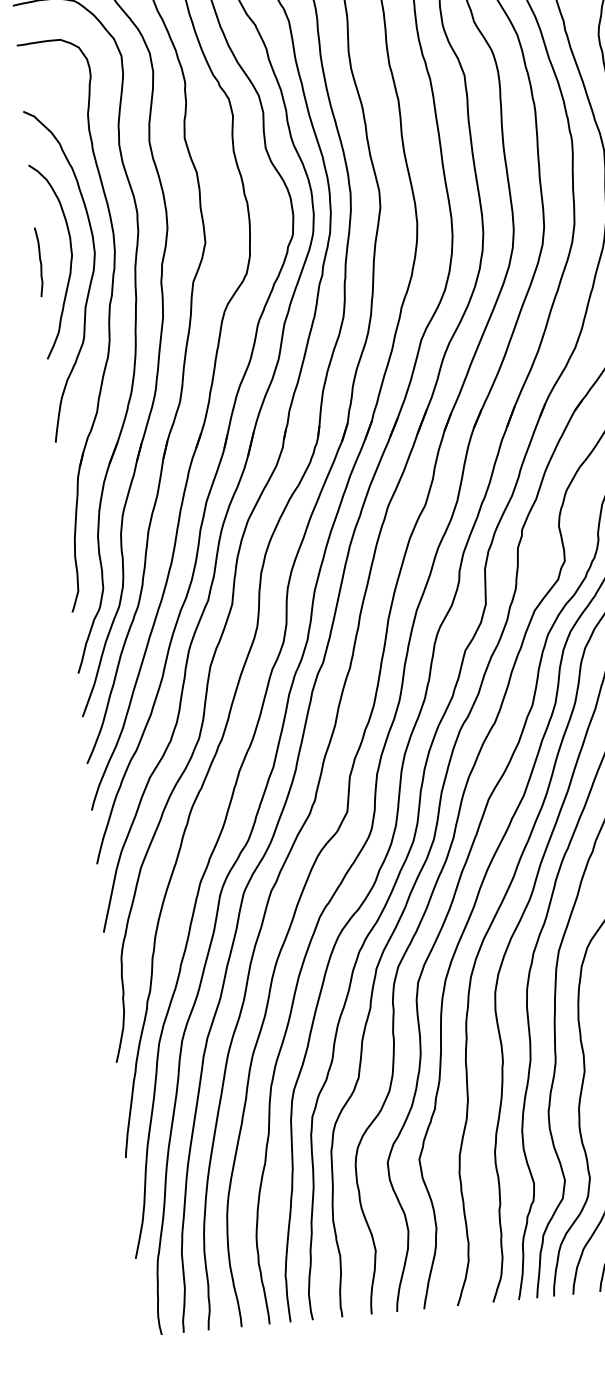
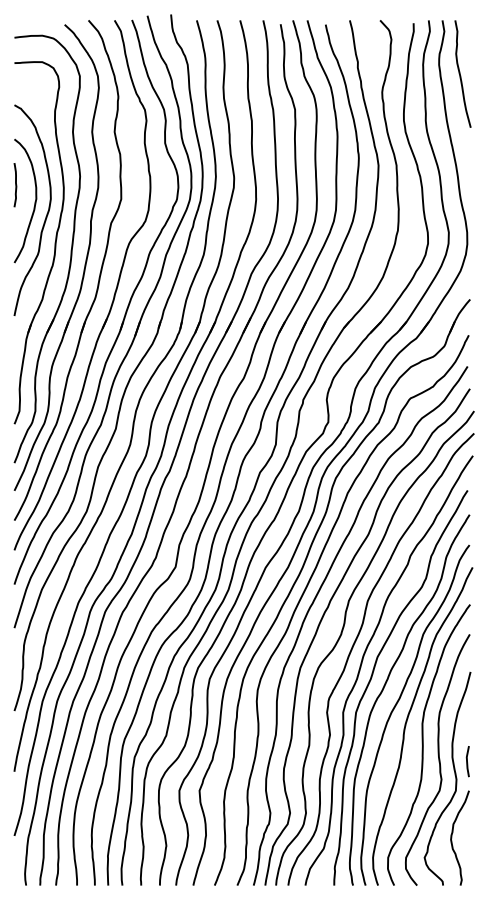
curve: (39, 262) -> (15, 185), moved

